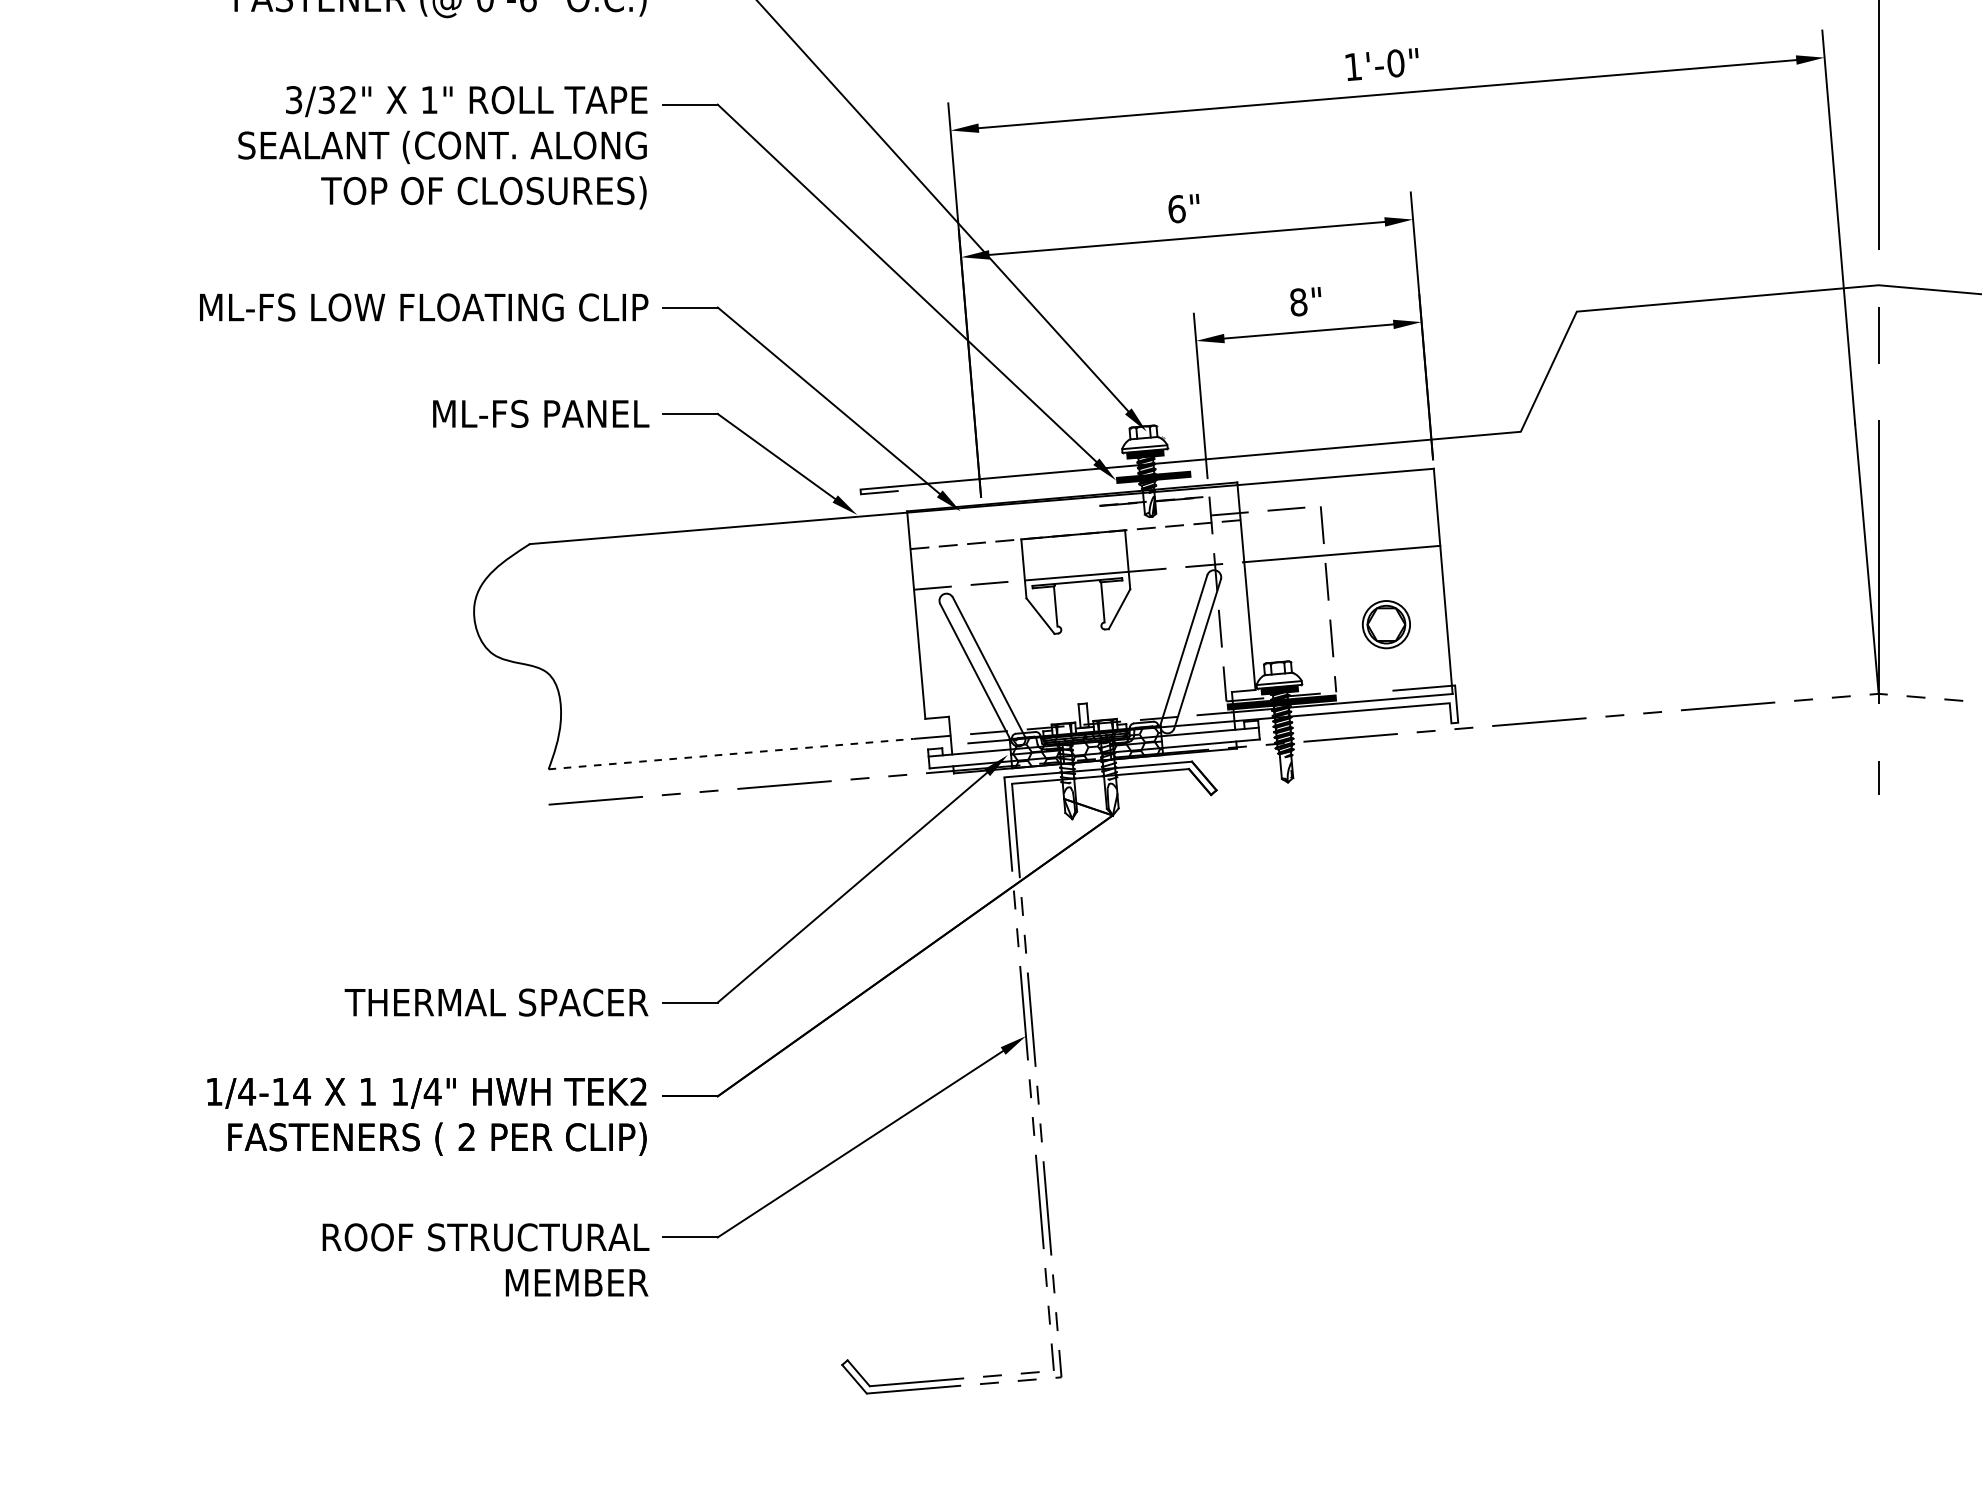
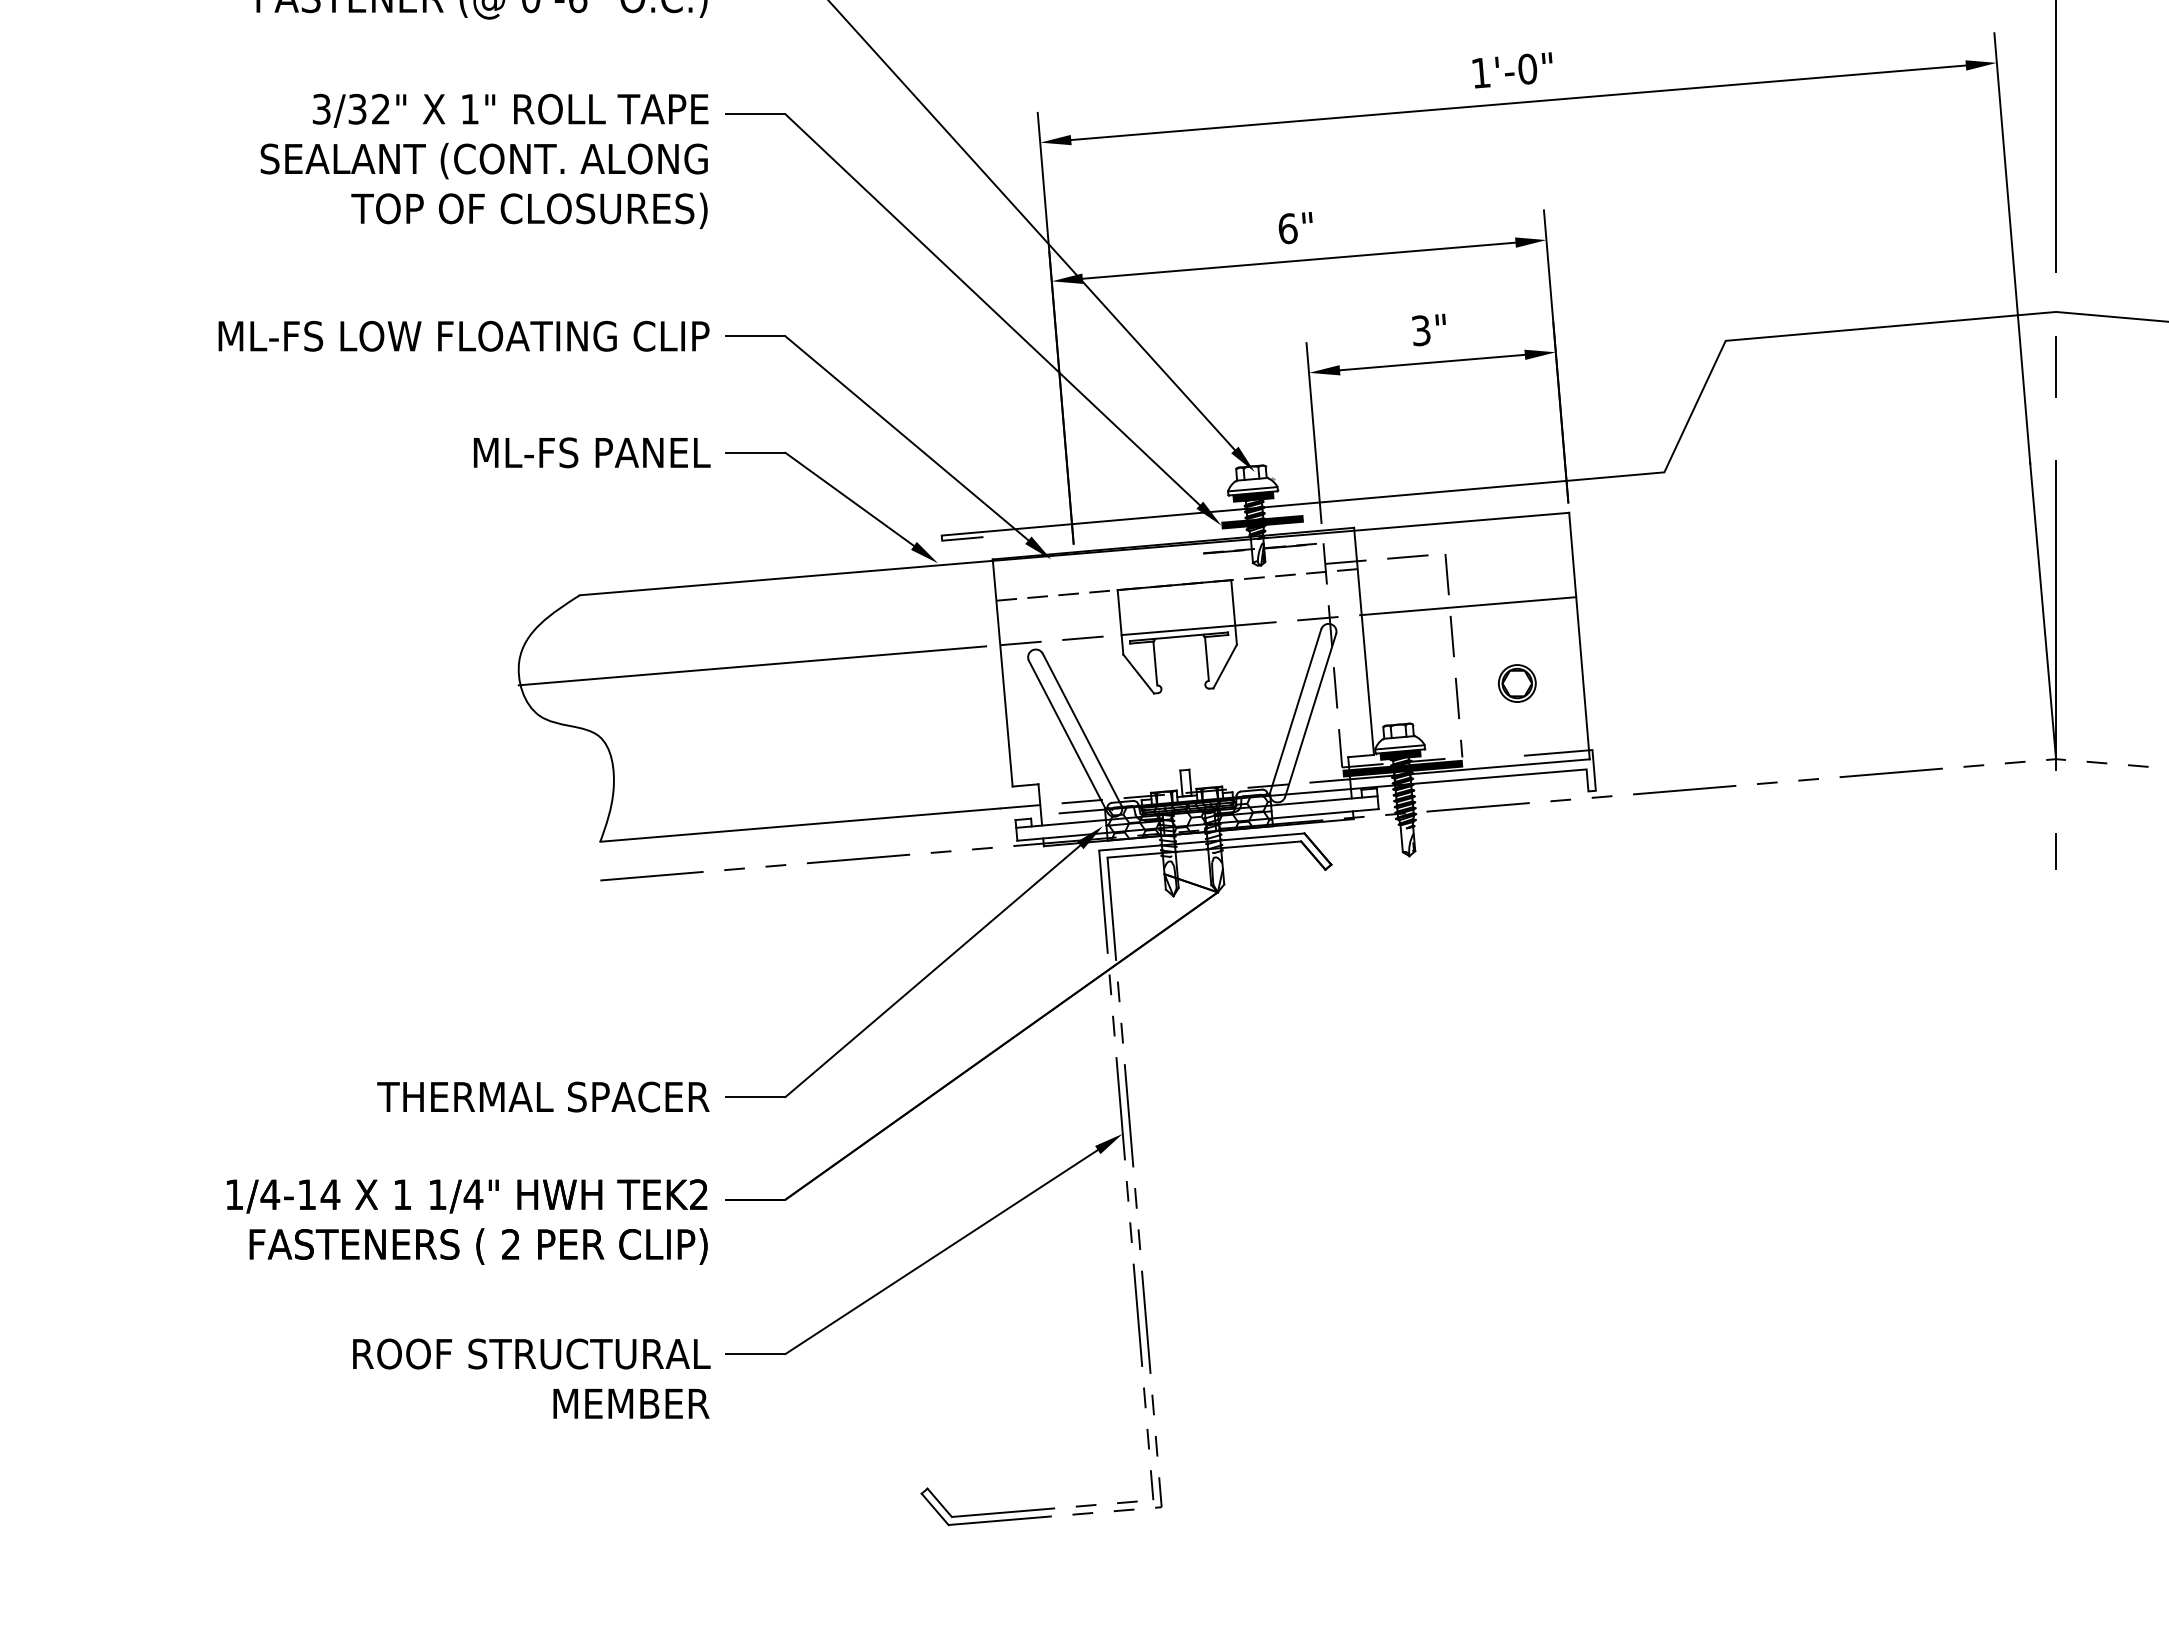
text: (1298, 302) -> (1421, 330), 8" -> 3"
line: (687, 608) -> (752, 665), added
part: (1386, 624) -> (1517, 683), size x0.71
line: (731, 754) -> (800, 825), dashed -> solid

